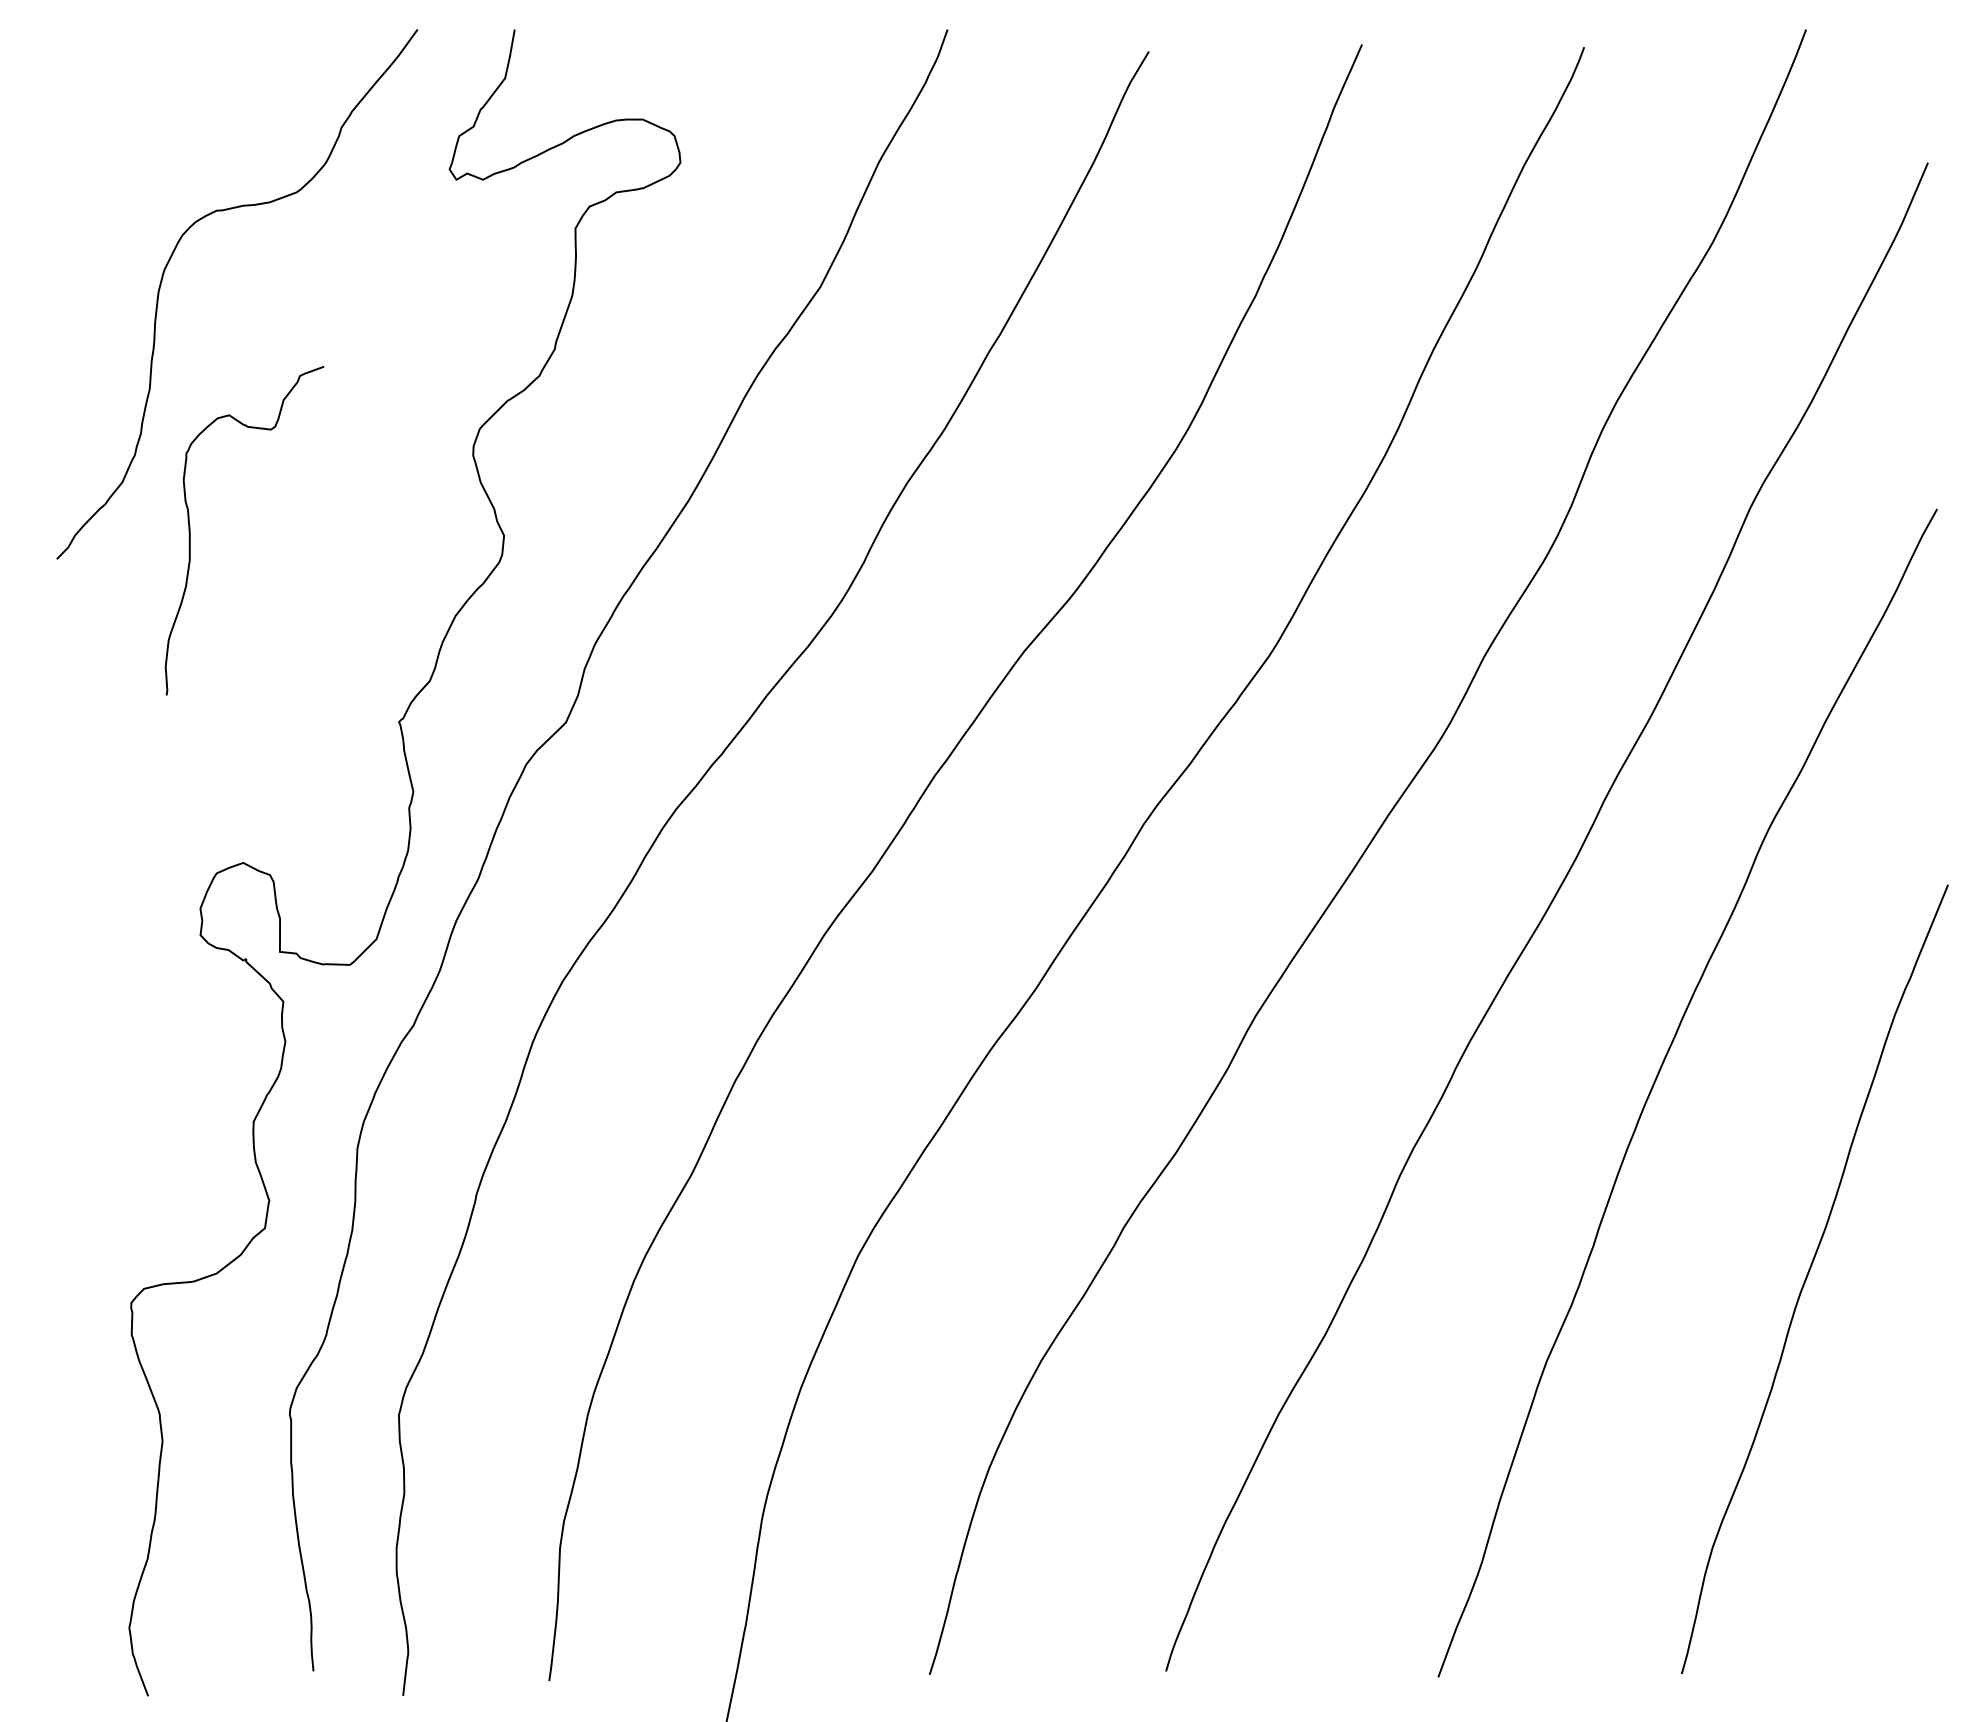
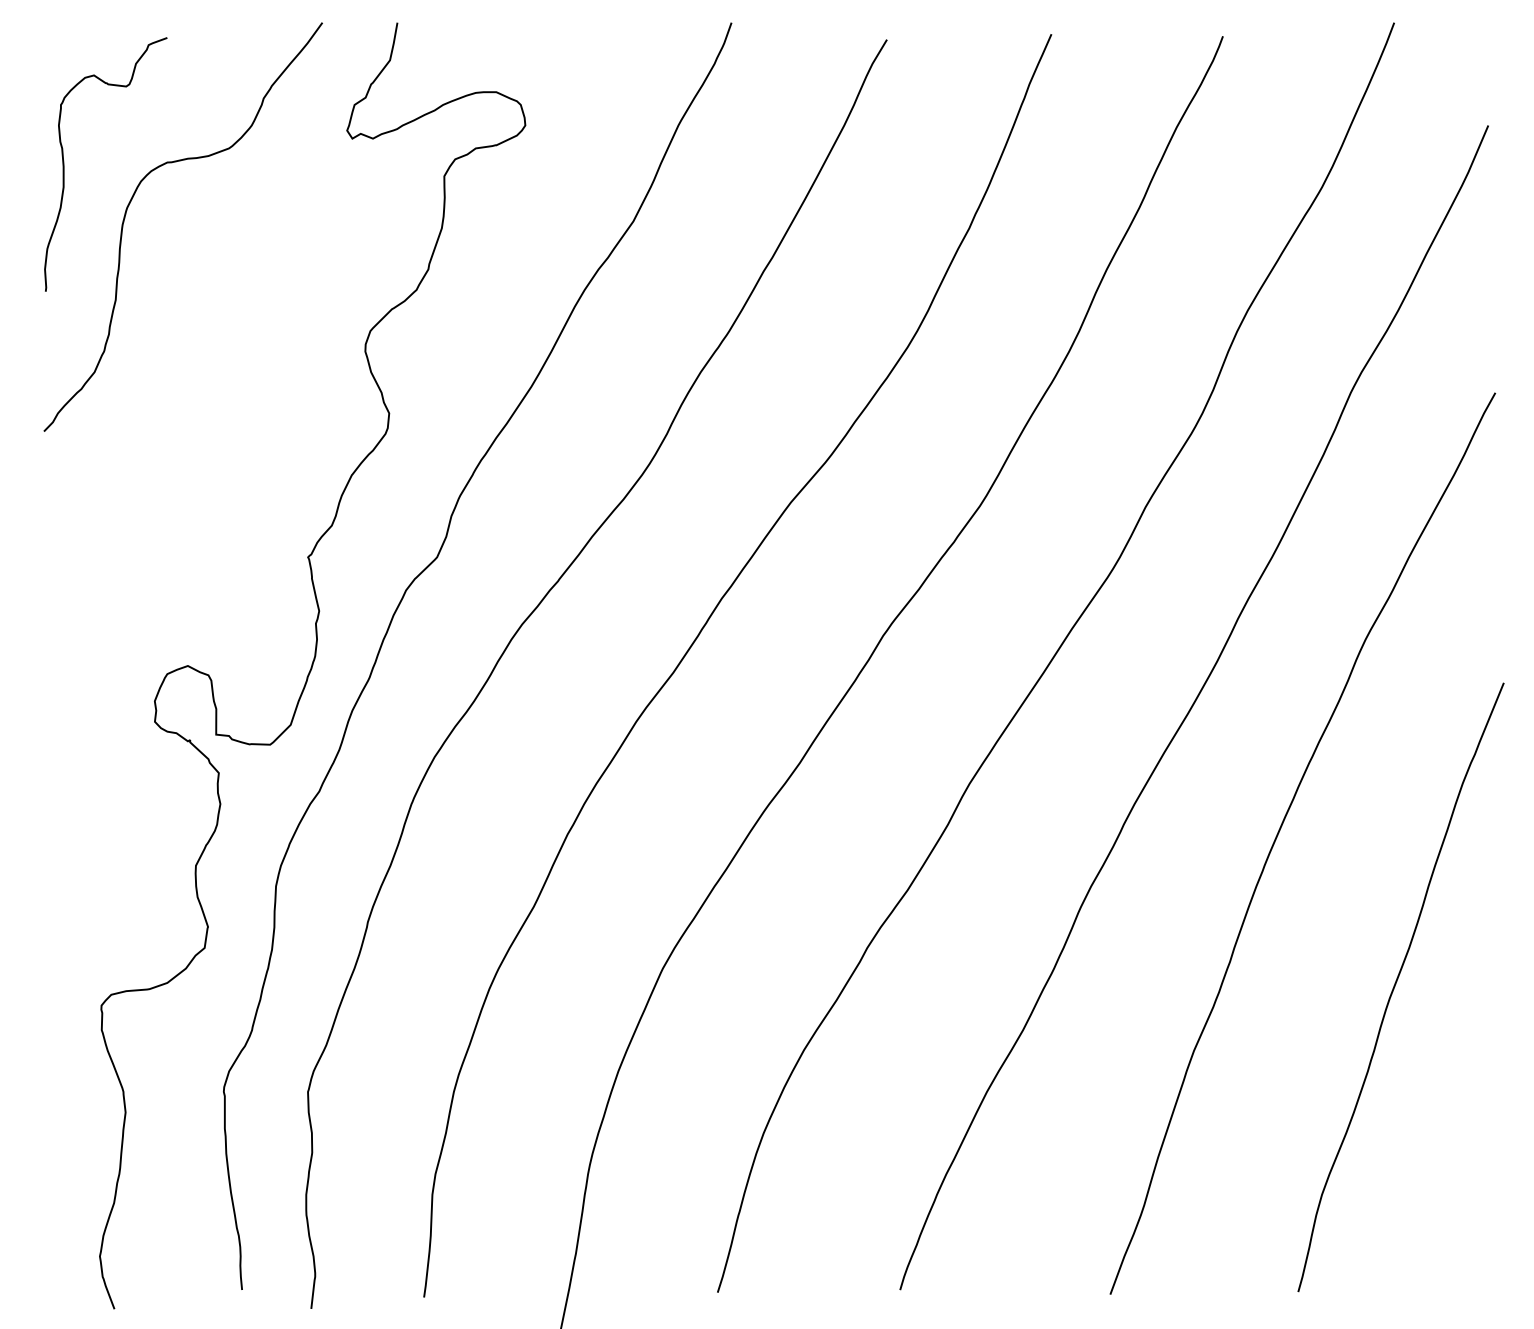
curve: (190, 530) -> (64, 164), moved

